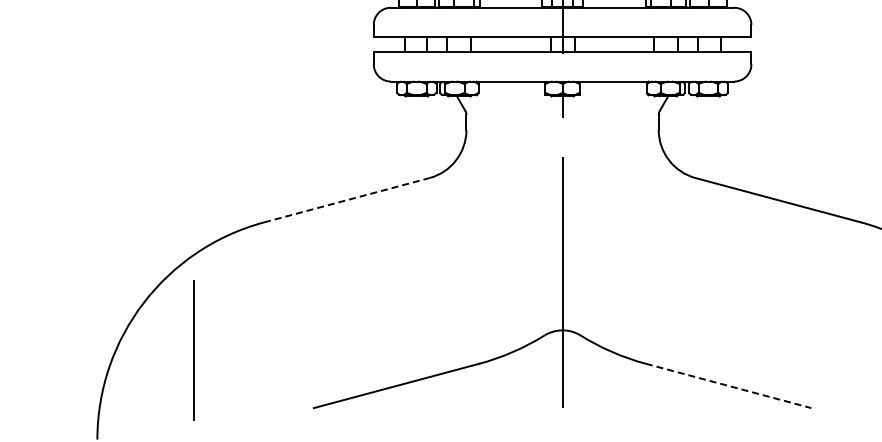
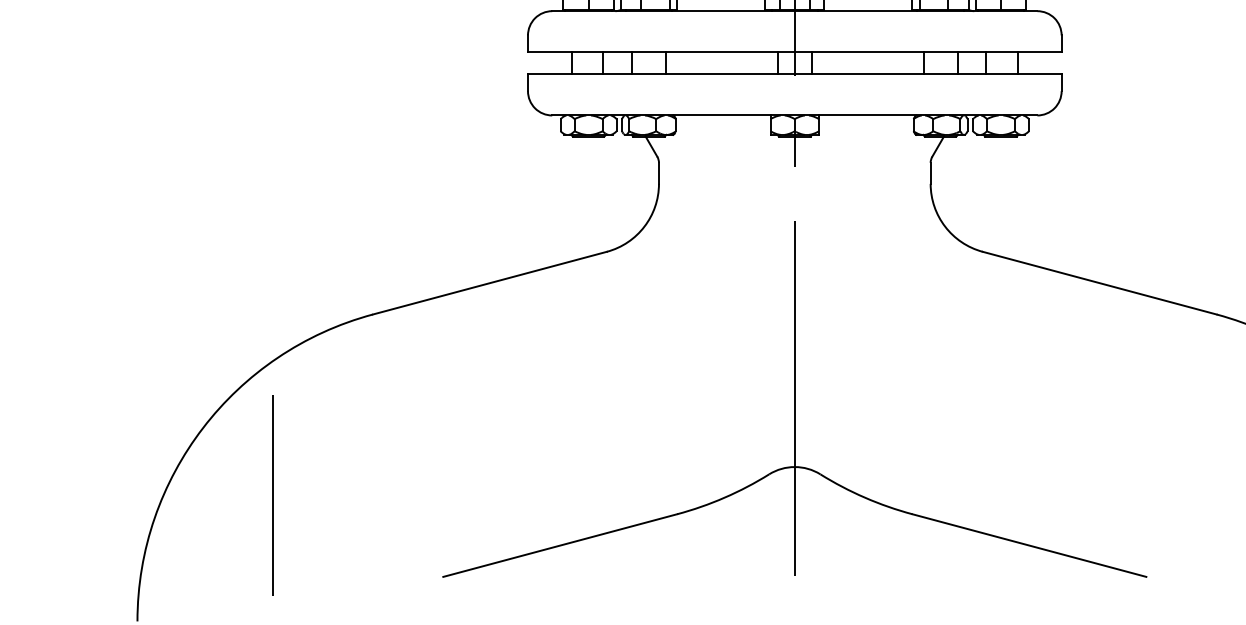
line: (346, 200) -> (489, 283), dashed -> solid
line: (728, 385) -> (1029, 544), dashed -> solid

